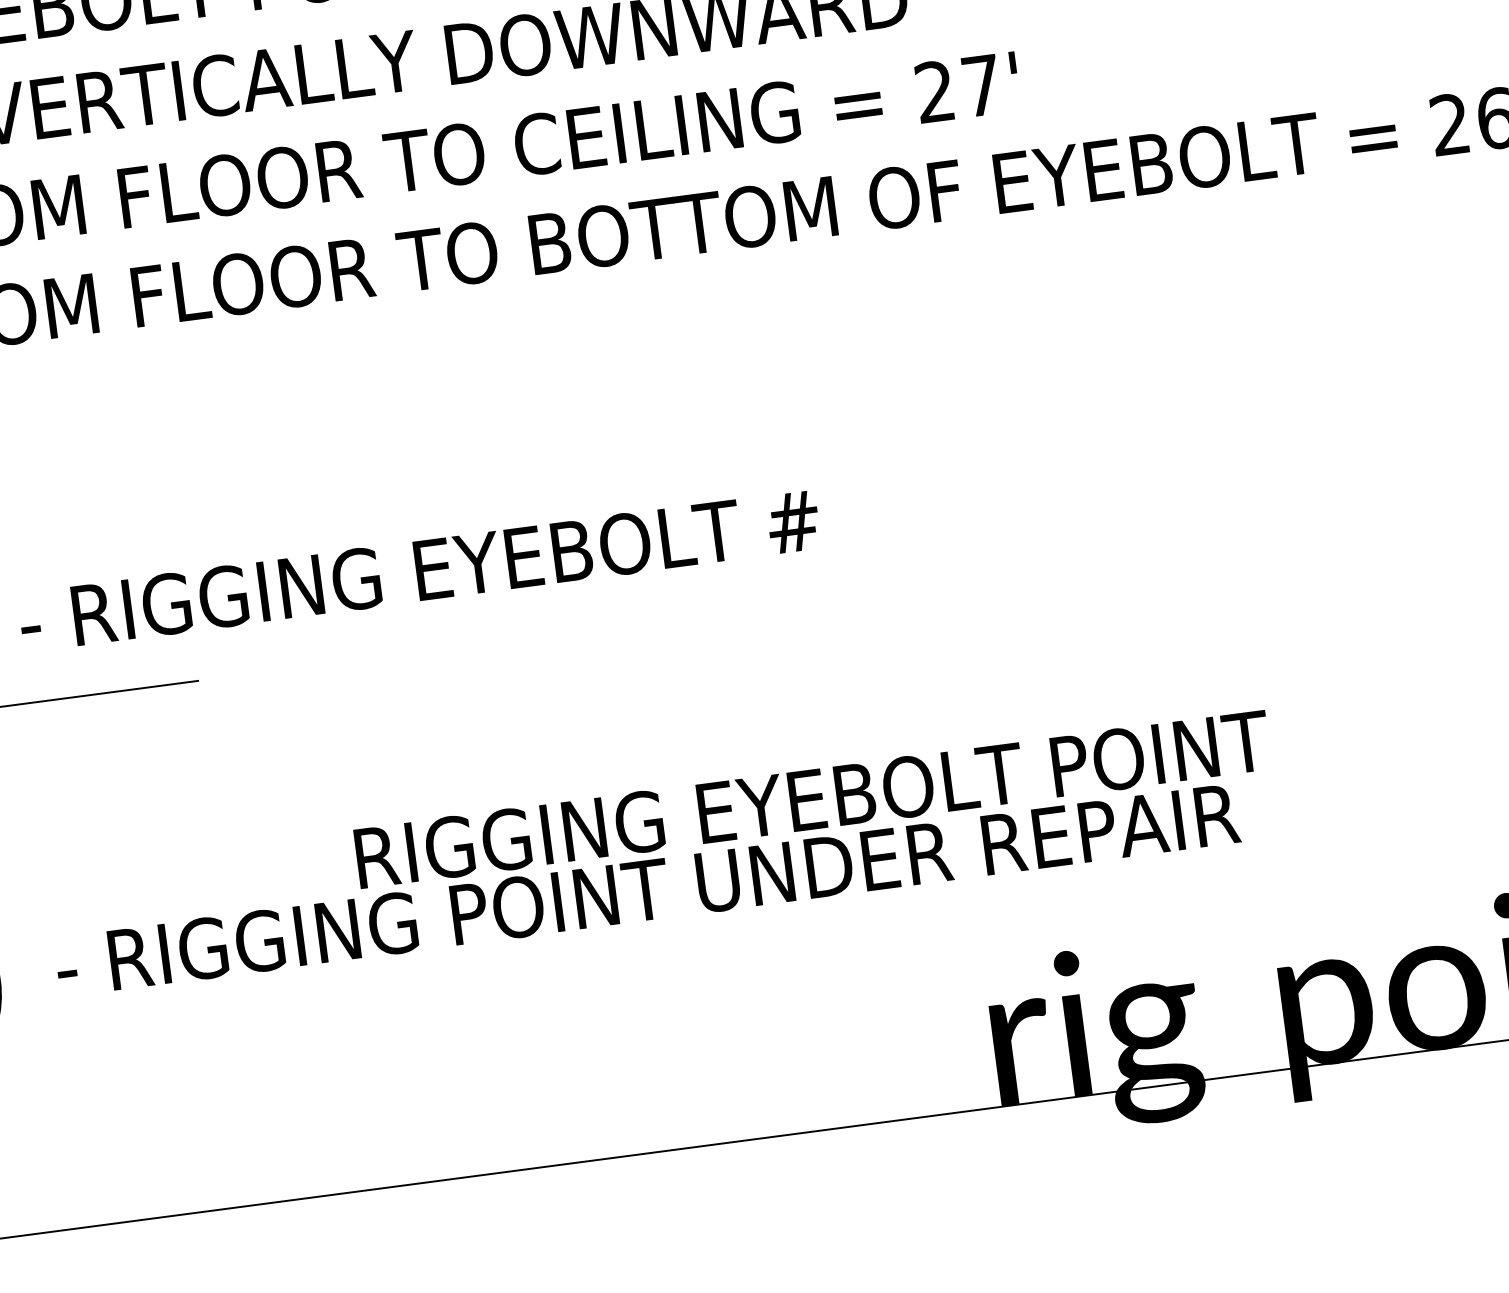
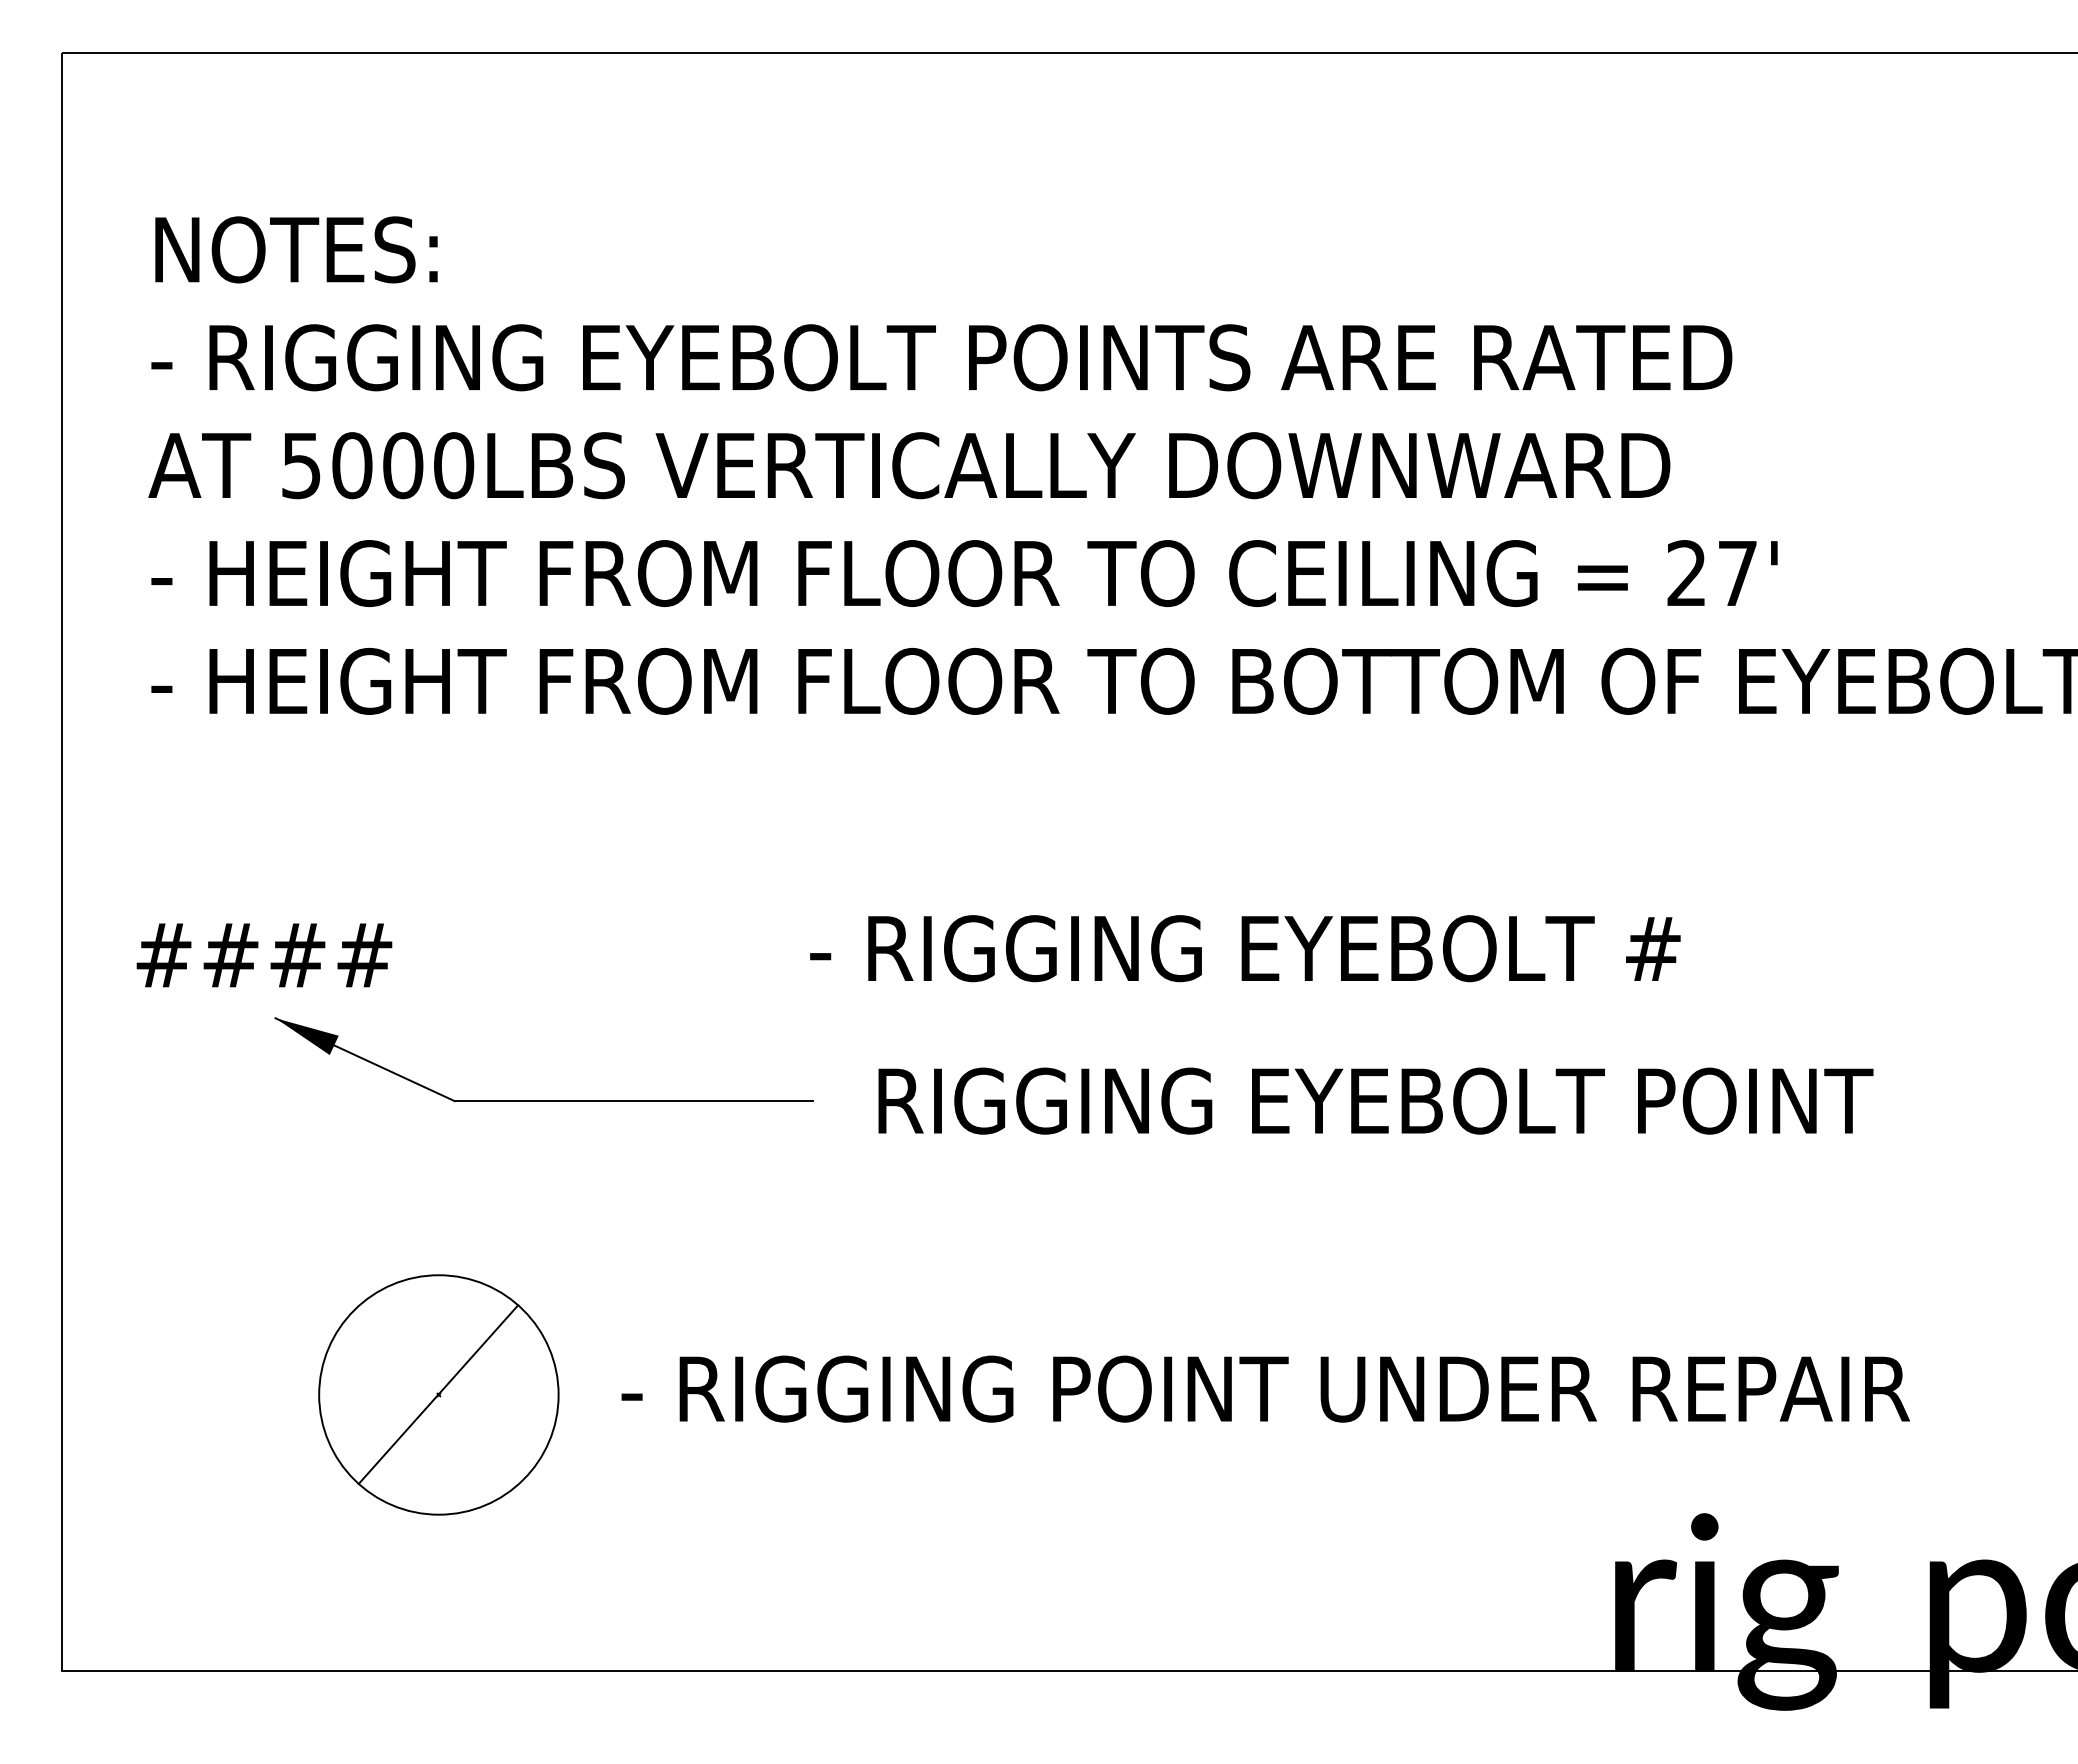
text: (419, 570) -> (1245, 948), moved
text: (812, 798) -> (1375, 1100), moved

